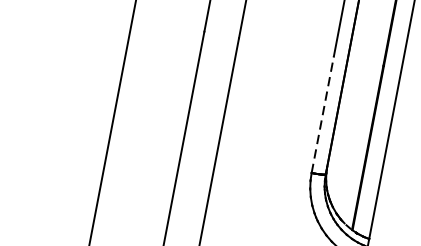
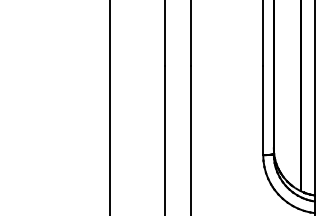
line: (323, 114) -> (263, 110), dashed -> solid

